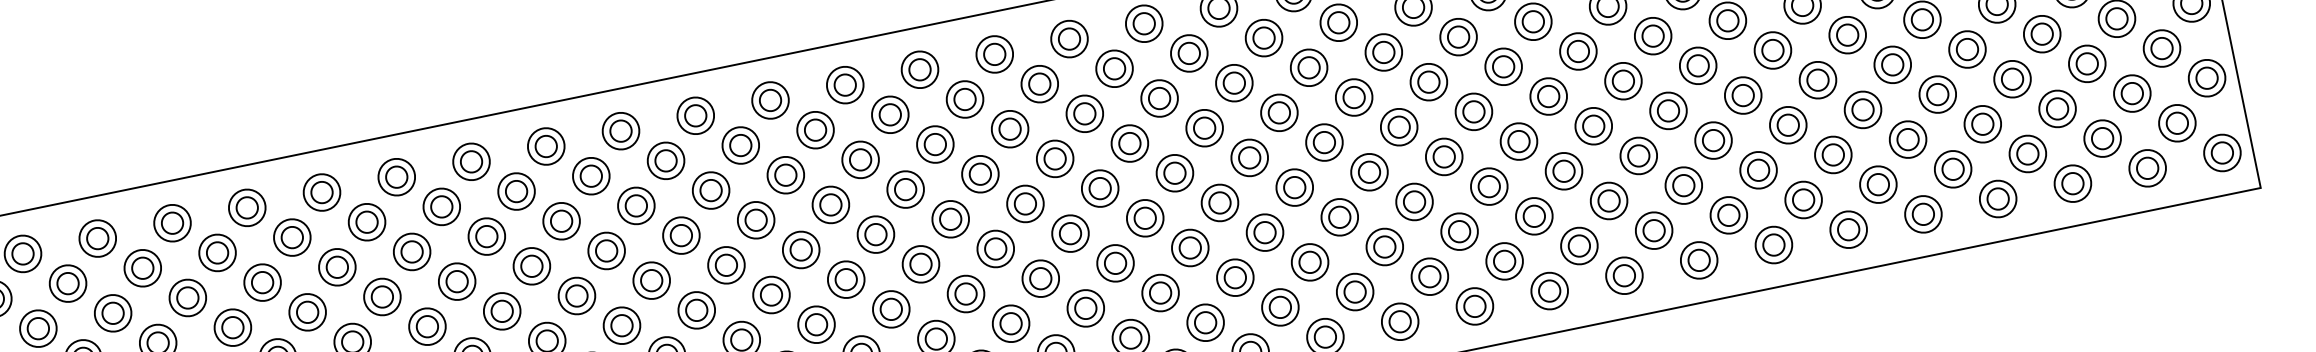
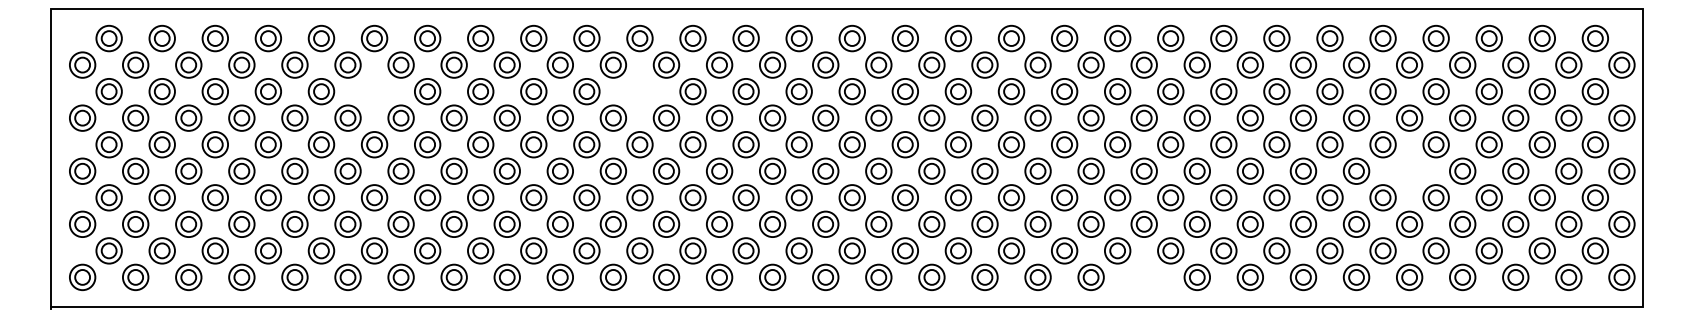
part: (1892, 63) -> (1409, 170), removed
part: (785, 175) -> (639, 91), removed
part: (411, 251) -> (374, 91), removed
part: (1548, 289) -> (1143, 276), removed

